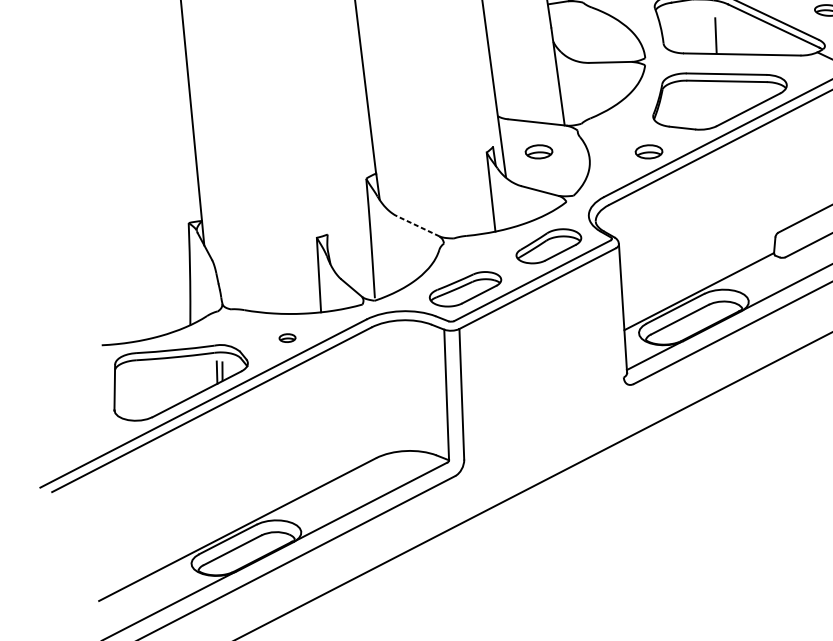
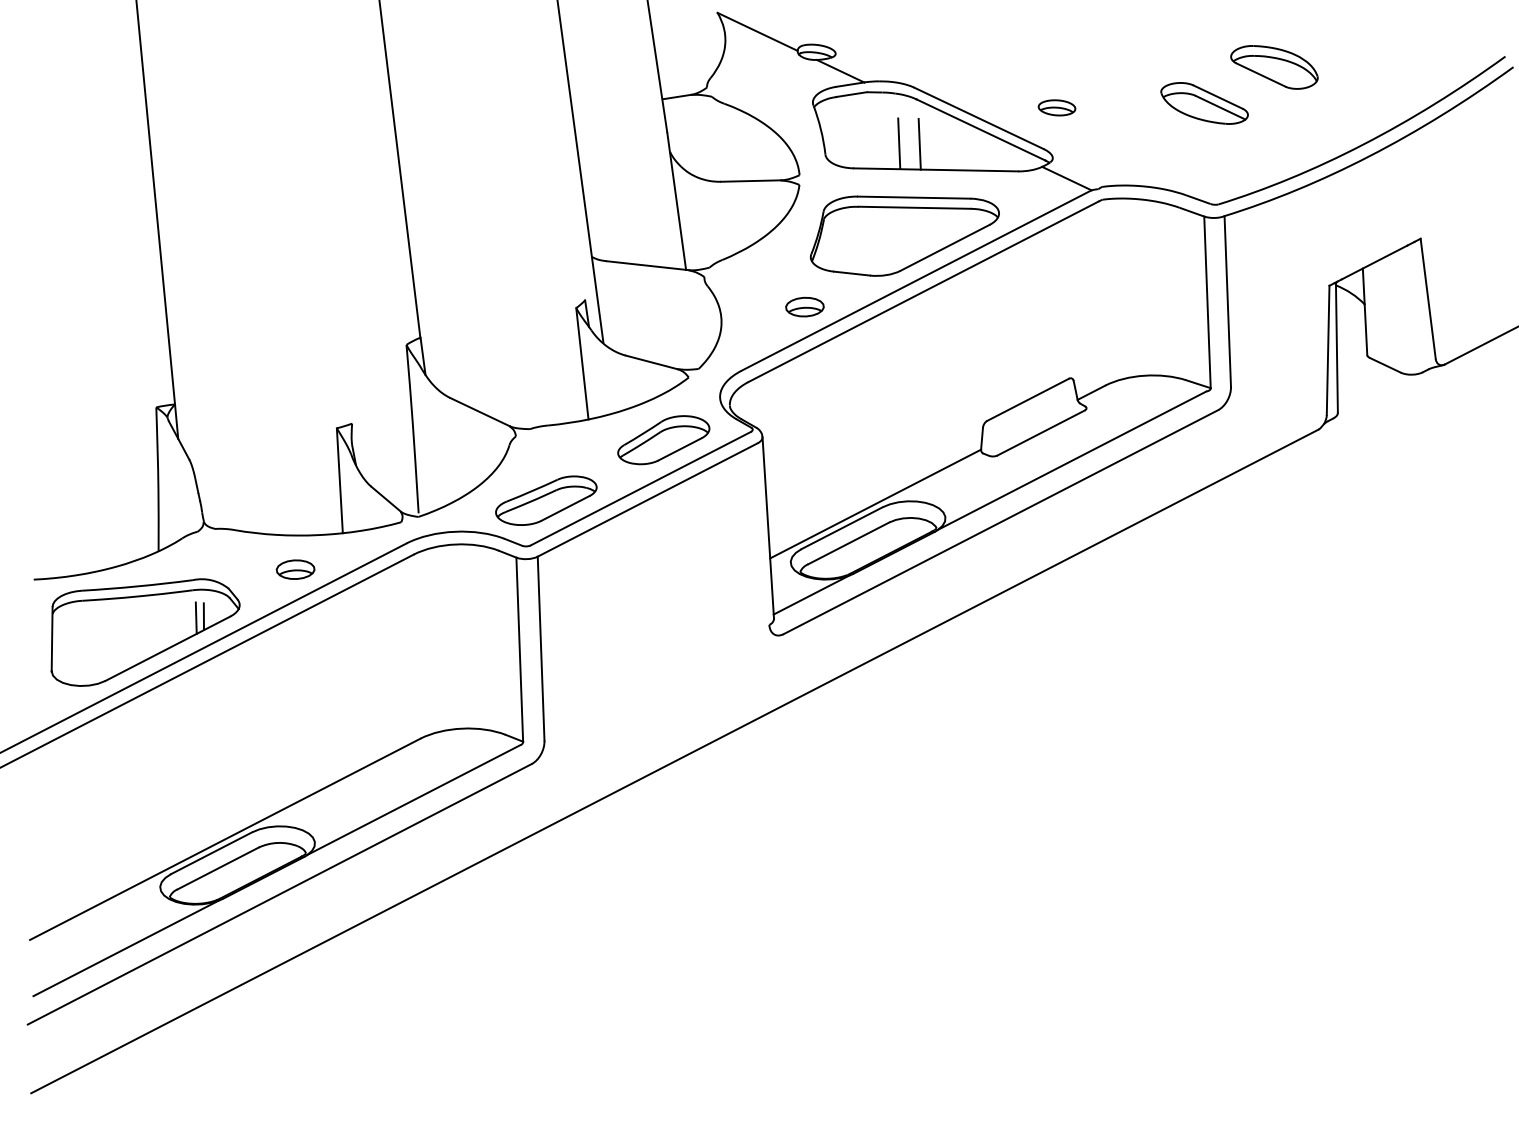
line: (730, 35) -> (919, 143), added
part: (538, 151) -> (649, 306), removed
line: (418, 226) -> (479, 412), dashed -> solid
part: (287, 338) -> (295, 569), size x1.67

